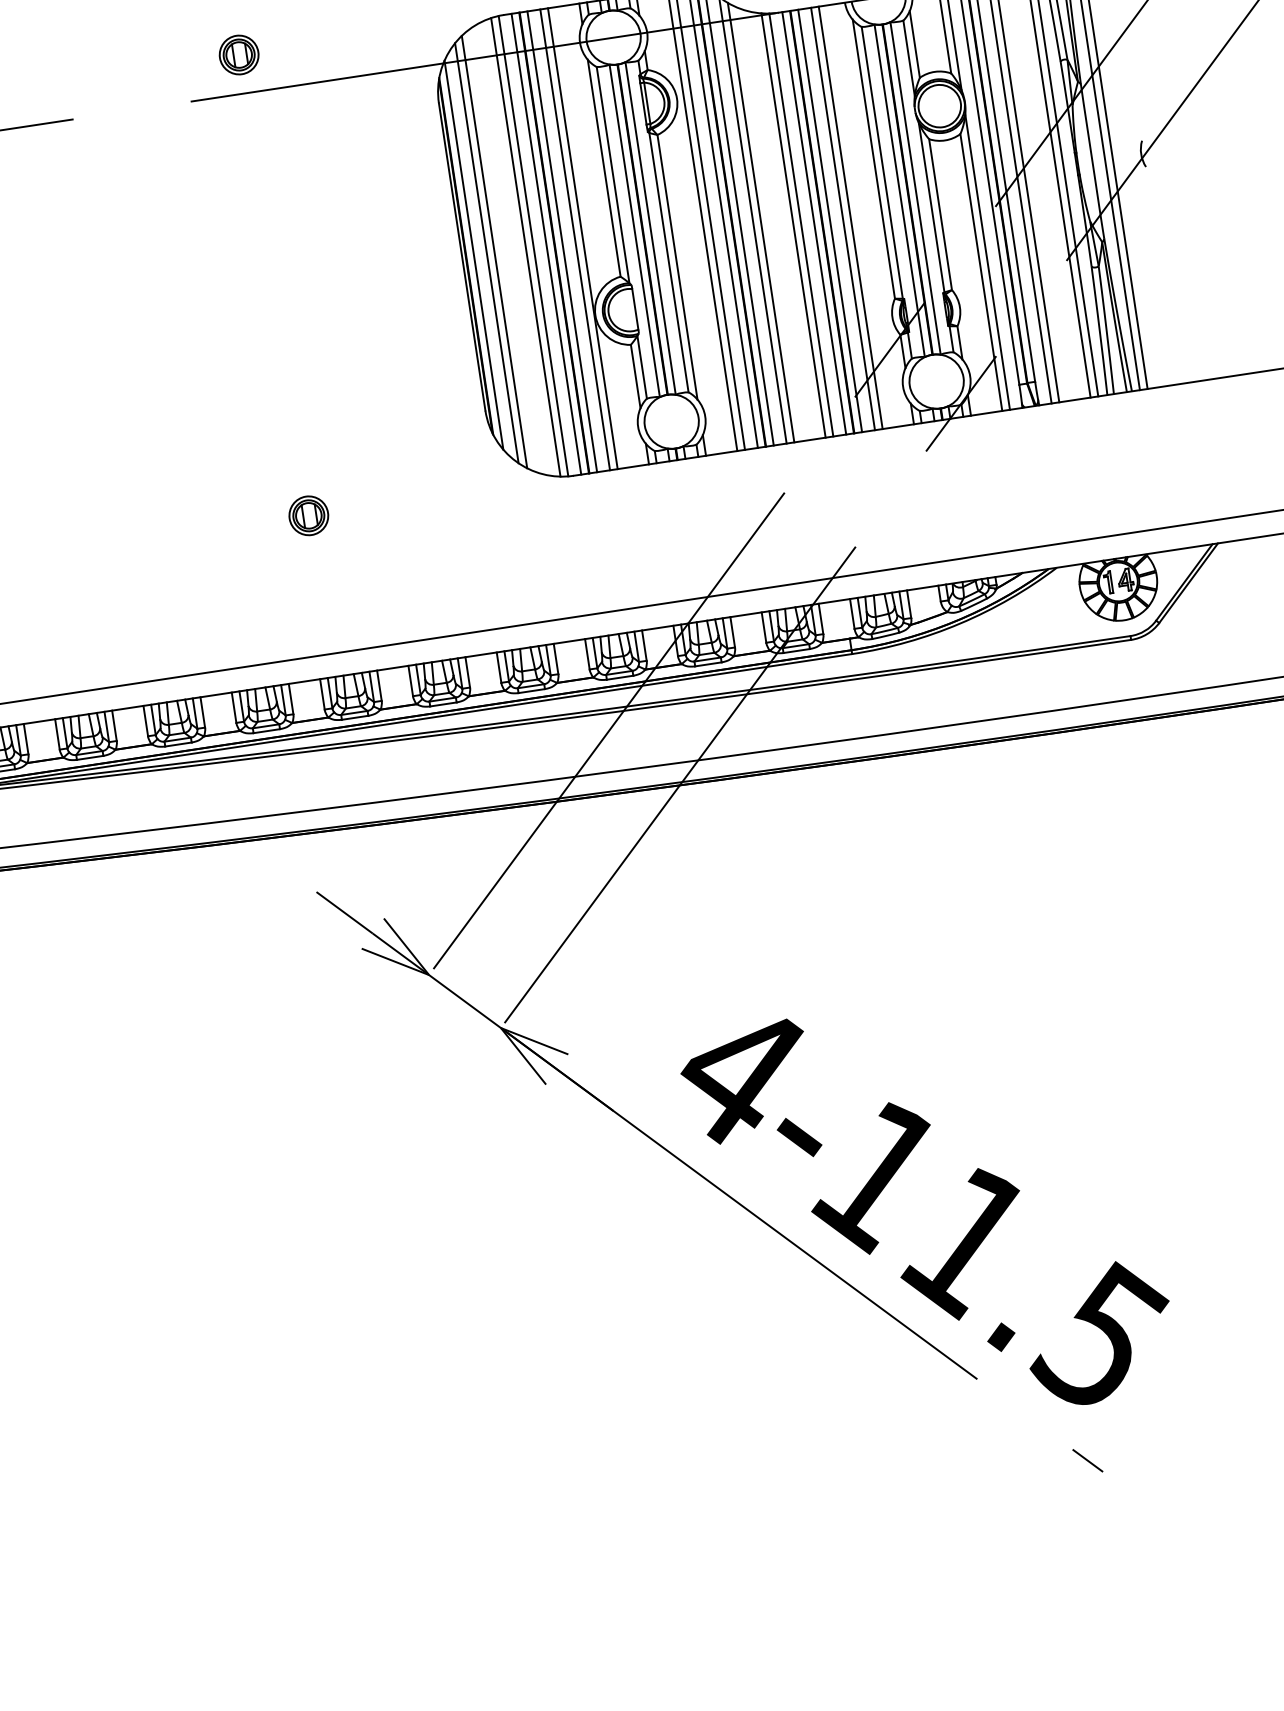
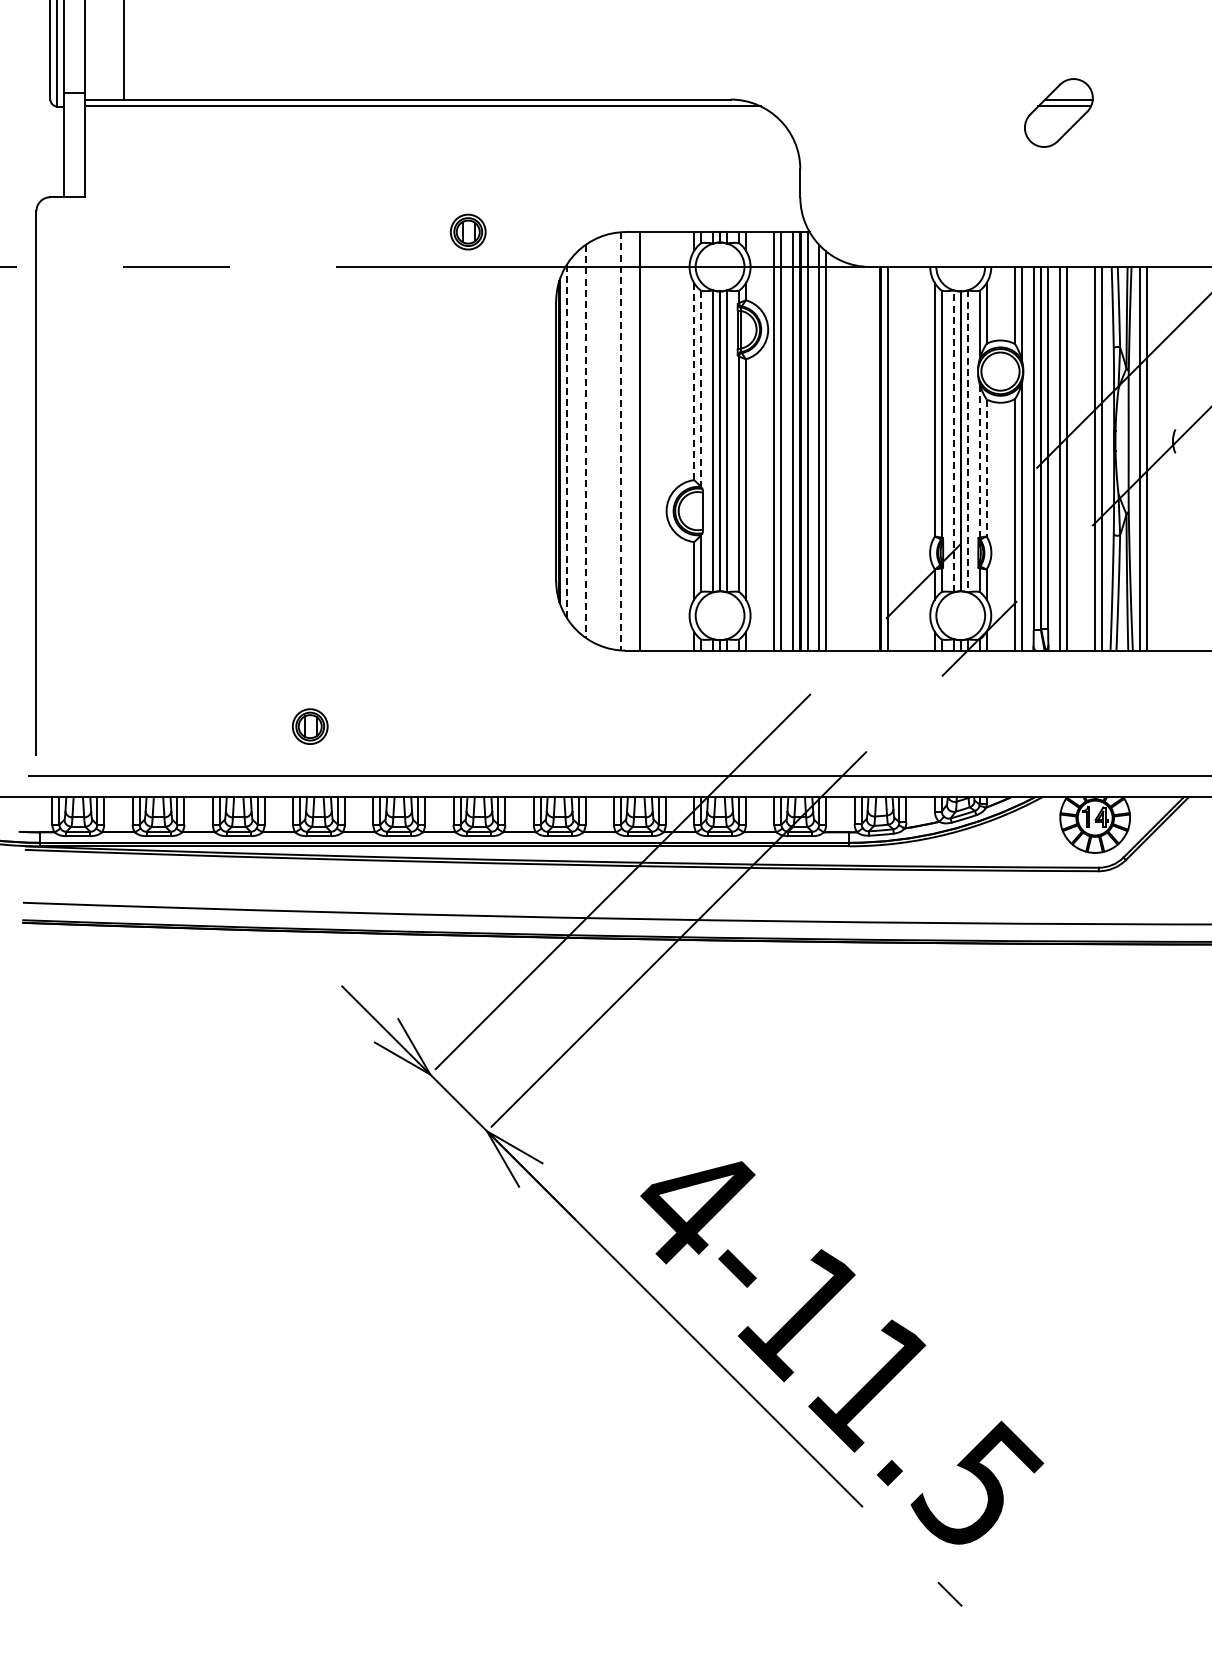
part: (238, 54) -> (467, 231), moved
line: (604, 168) -> (694, 381), solid -> dashed
line: (613, 175) -> (701, 389), solid -> dashed
line: (915, 188) -> (967, 441), solid -> dashed
line: (899, 190) -> (953, 441), solid -> dashed
line: (931, 207) -> (979, 460), solid -> dashed
line: (940, 215) -> (986, 468), solid -> dashed
line: (850, 217) -> (906, 458), removed
line: (843, 218) -> (899, 458), removed
line: (814, 222) -> (873, 458), removed
line: (801, 224) -> (861, 458), removed
line: (793, 225) -> (854, 457), removed
line: (582, 238) -> (665, 441), removed
line: (574, 240) -> (658, 441), removed
line: (562, 241) -> (647, 441), removed
line: (546, 244) -> (632, 441), removed
line: (533, 246) -> (620, 441), solid -> dashed
line: (525, 247) -> (613, 441), removed
line: (494, 252) -> (585, 441), solid -> dashed
line: (486, 253) -> (578, 441), removed
line: (473, 255) -> (566, 441), solid -> dashed
part: (308, 515) -> (309, 726), moved

